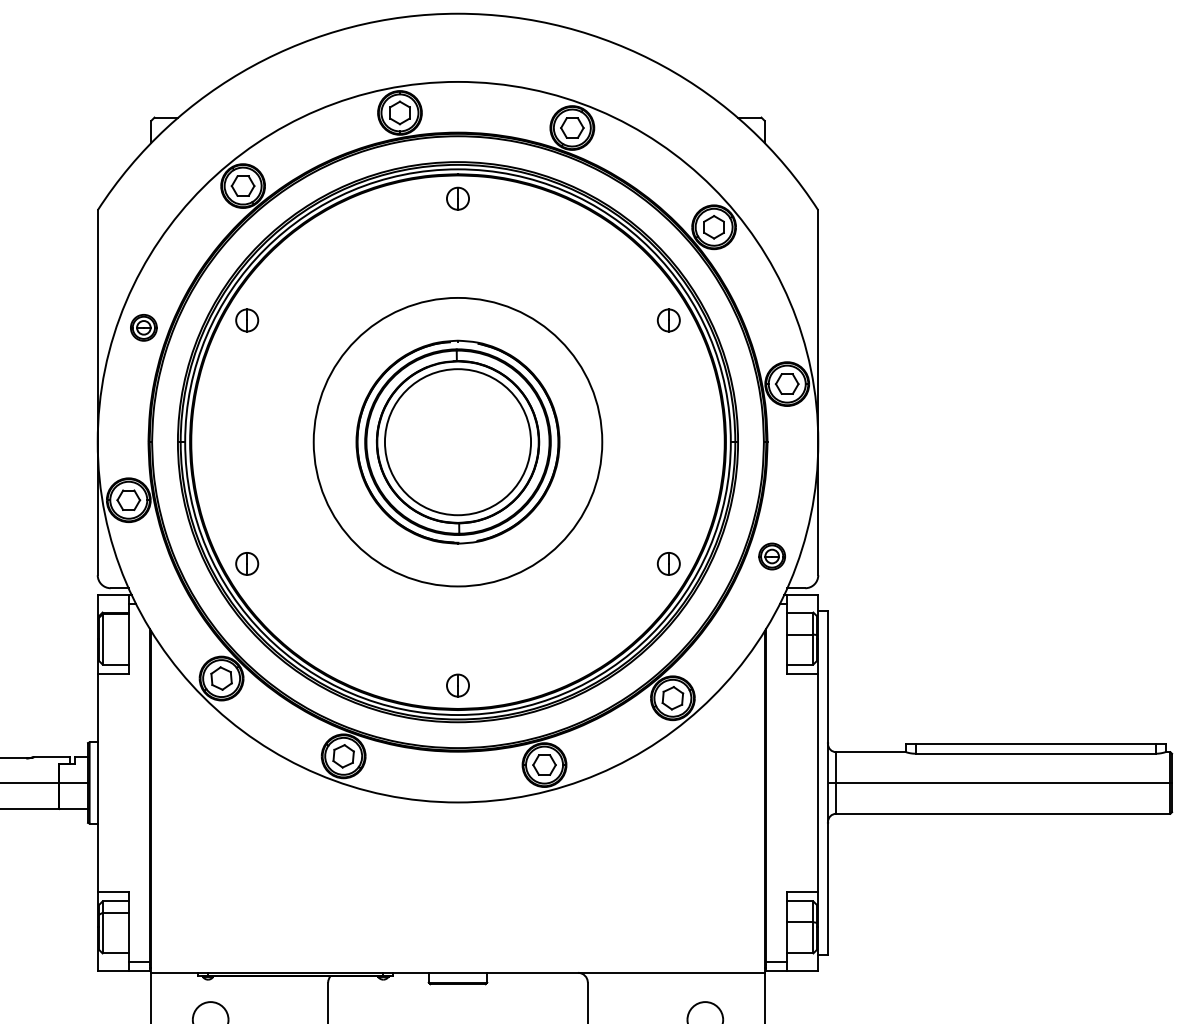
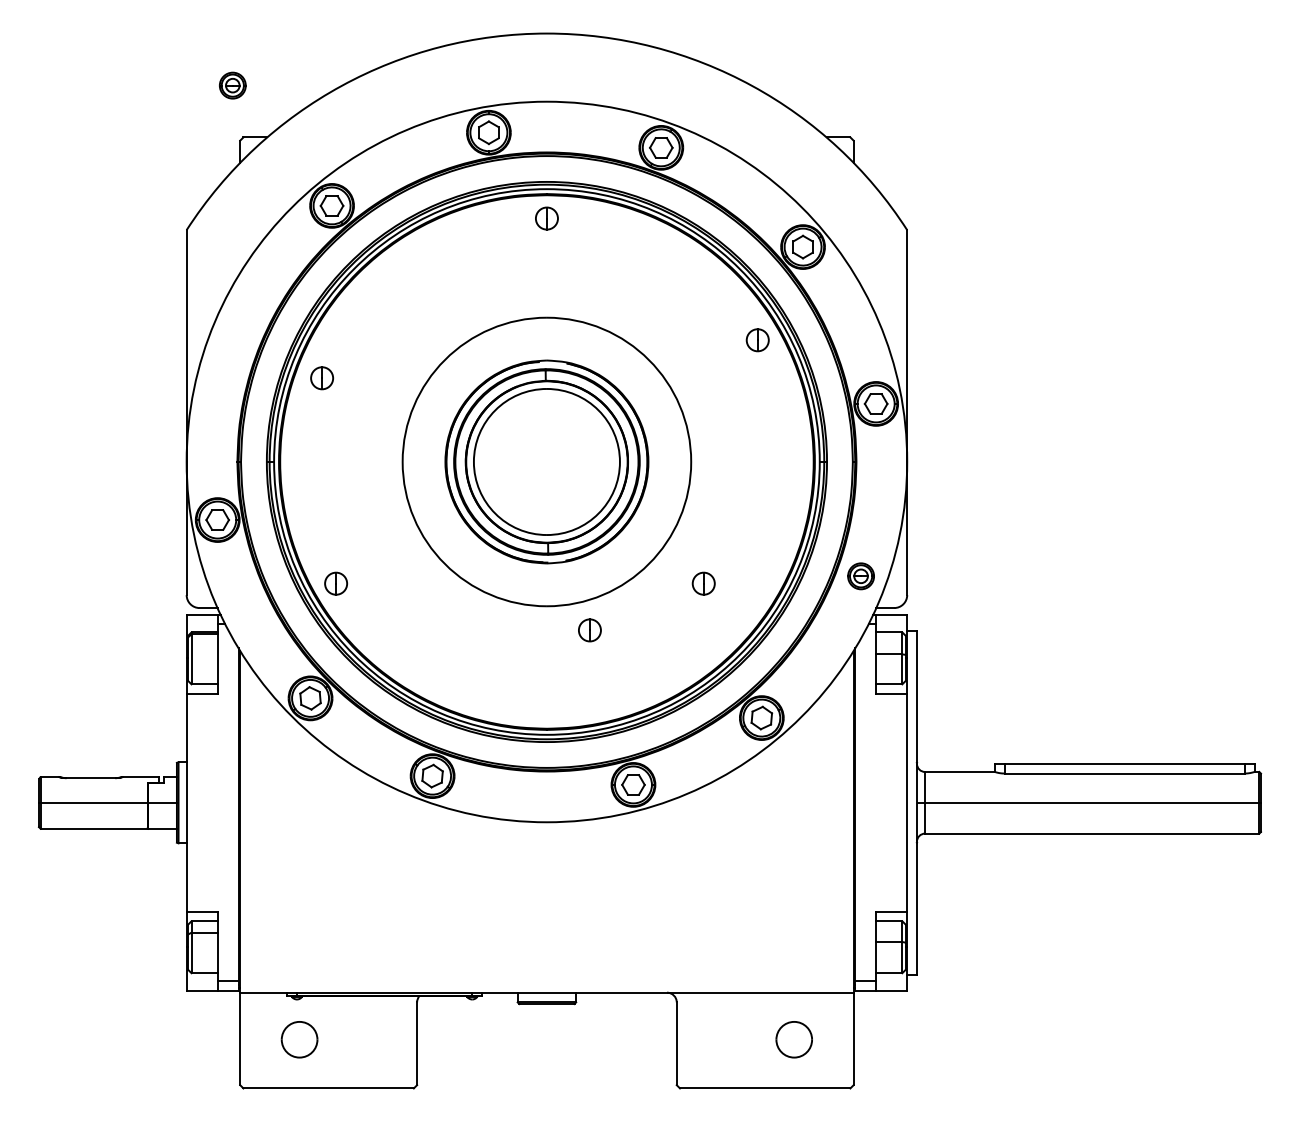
part: (247, 320) -> (322, 378), moved
part: (143, 327) -> (232, 85), moved
part: (668, 563) -> (703, 583), moved
part: (457, 685) -> (589, 630), moved

